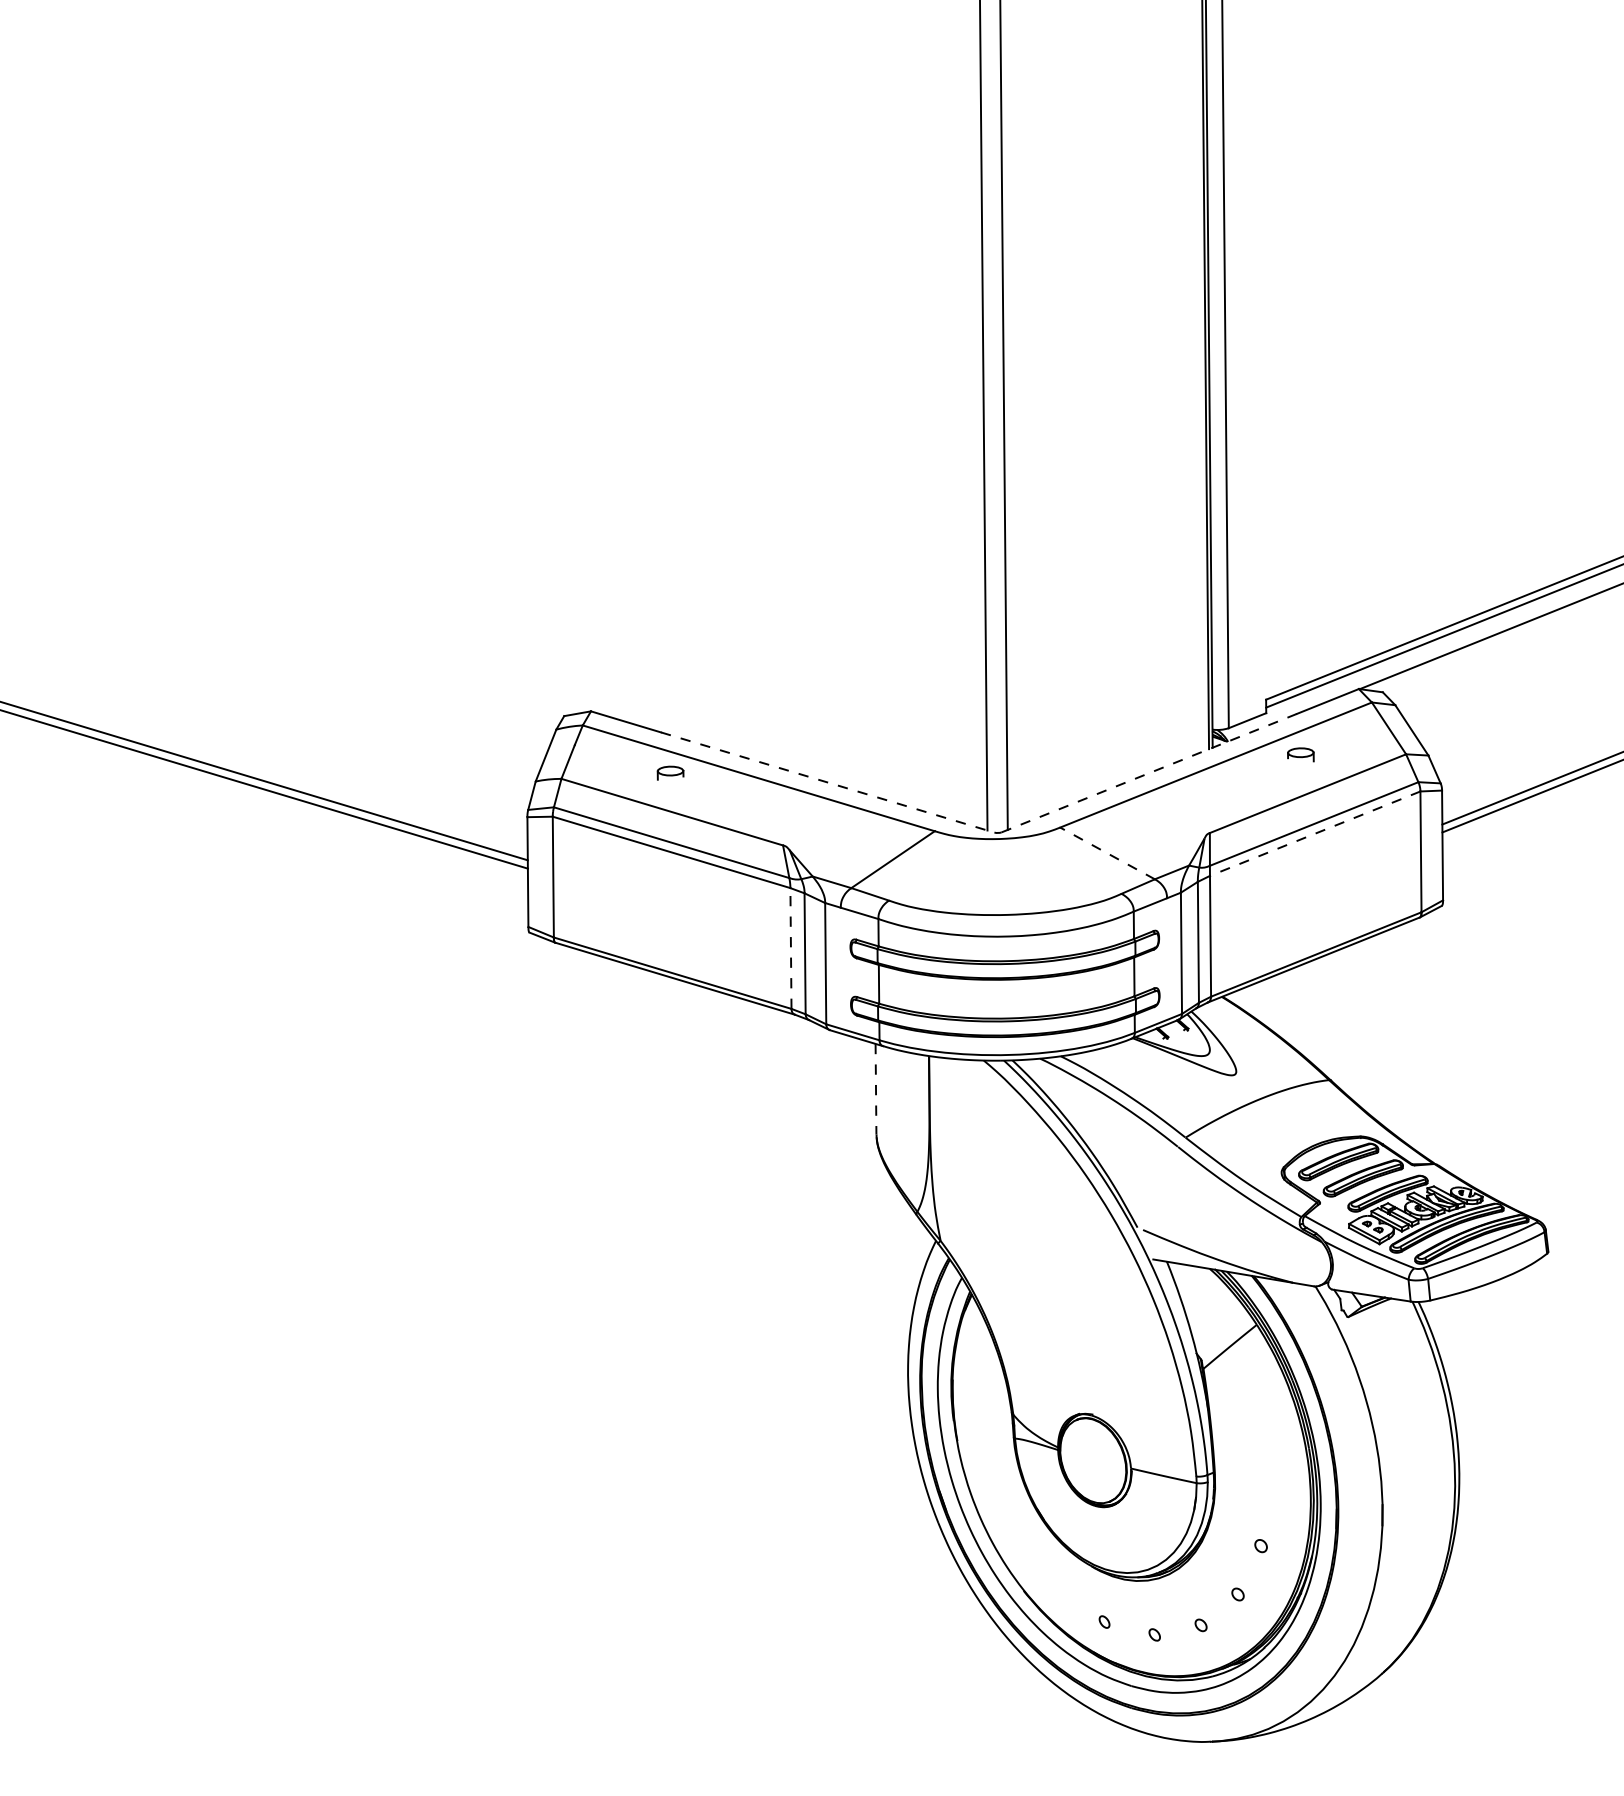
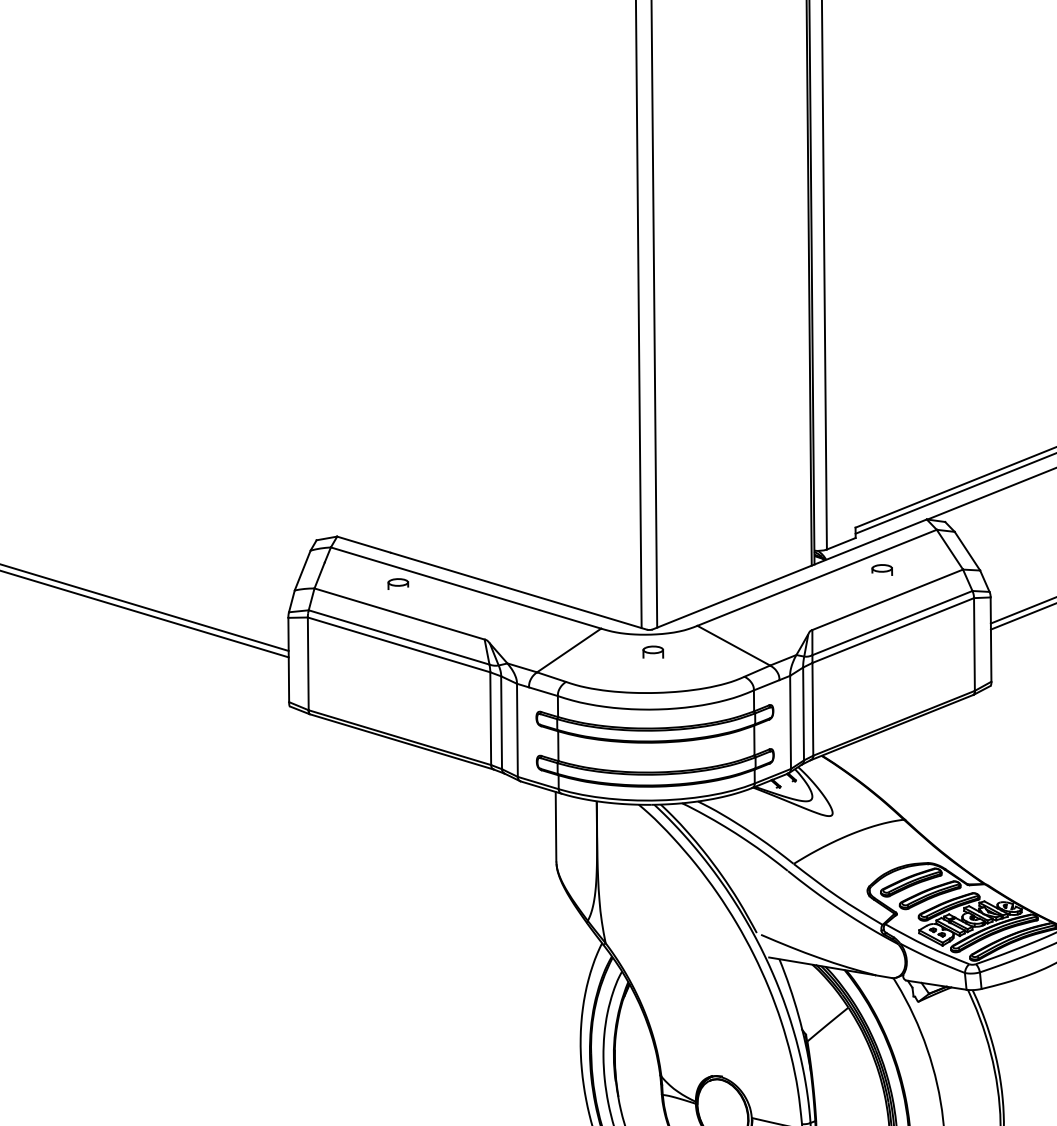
line: (1149, 772) -> (766, 583), dashed -> solid
line: (828, 782) -> (519, 591), dashed -> solid
line: (1314, 833) -> (892, 630), dashed -> solid
line: (1107, 853) -> (733, 645), dashed -> solid
part: (1002, 861) -> (653, 651), added
line: (790, 948) -> (490, 718), dashed -> solid
line: (876, 1089) -> (556, 826), dashed -> solid

